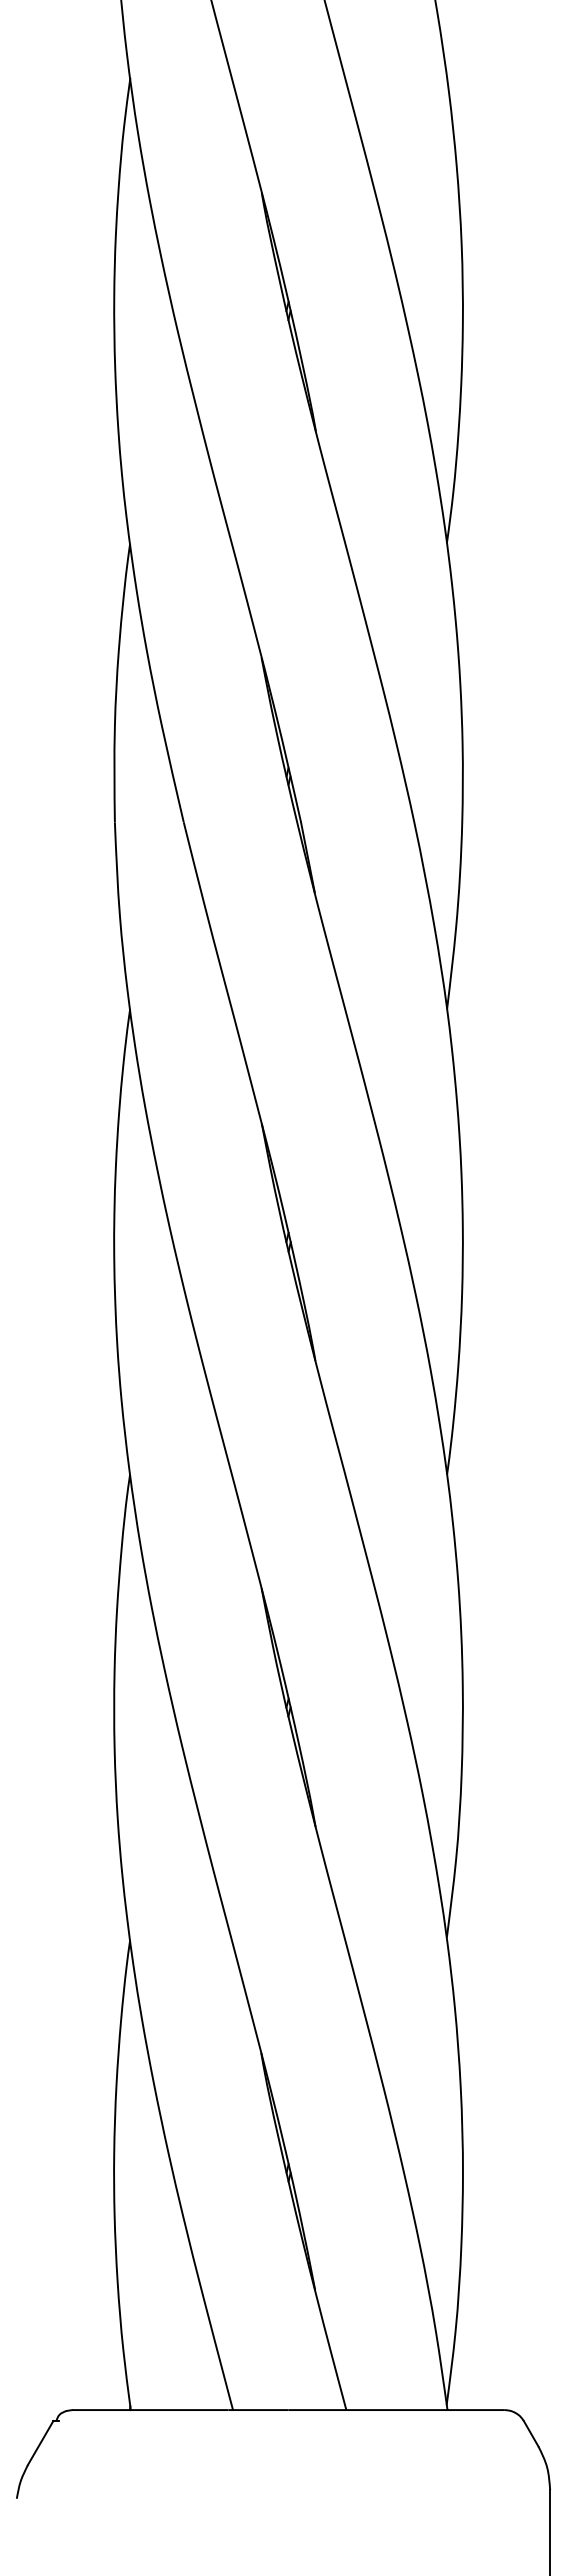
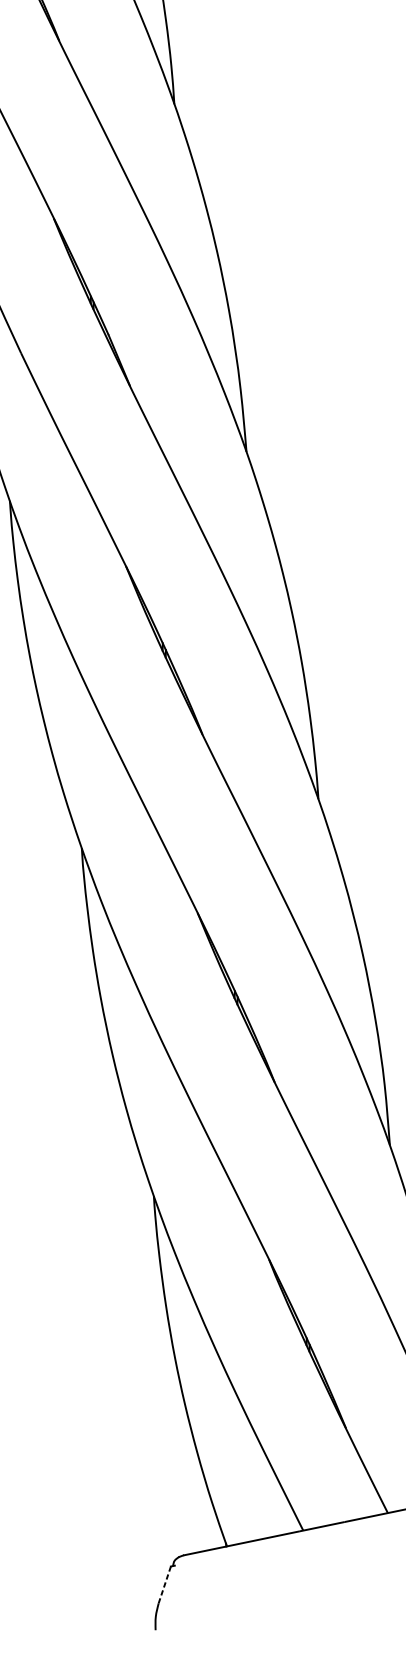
line: (40, 2443) -> (164, 1585), solid -> dashed

